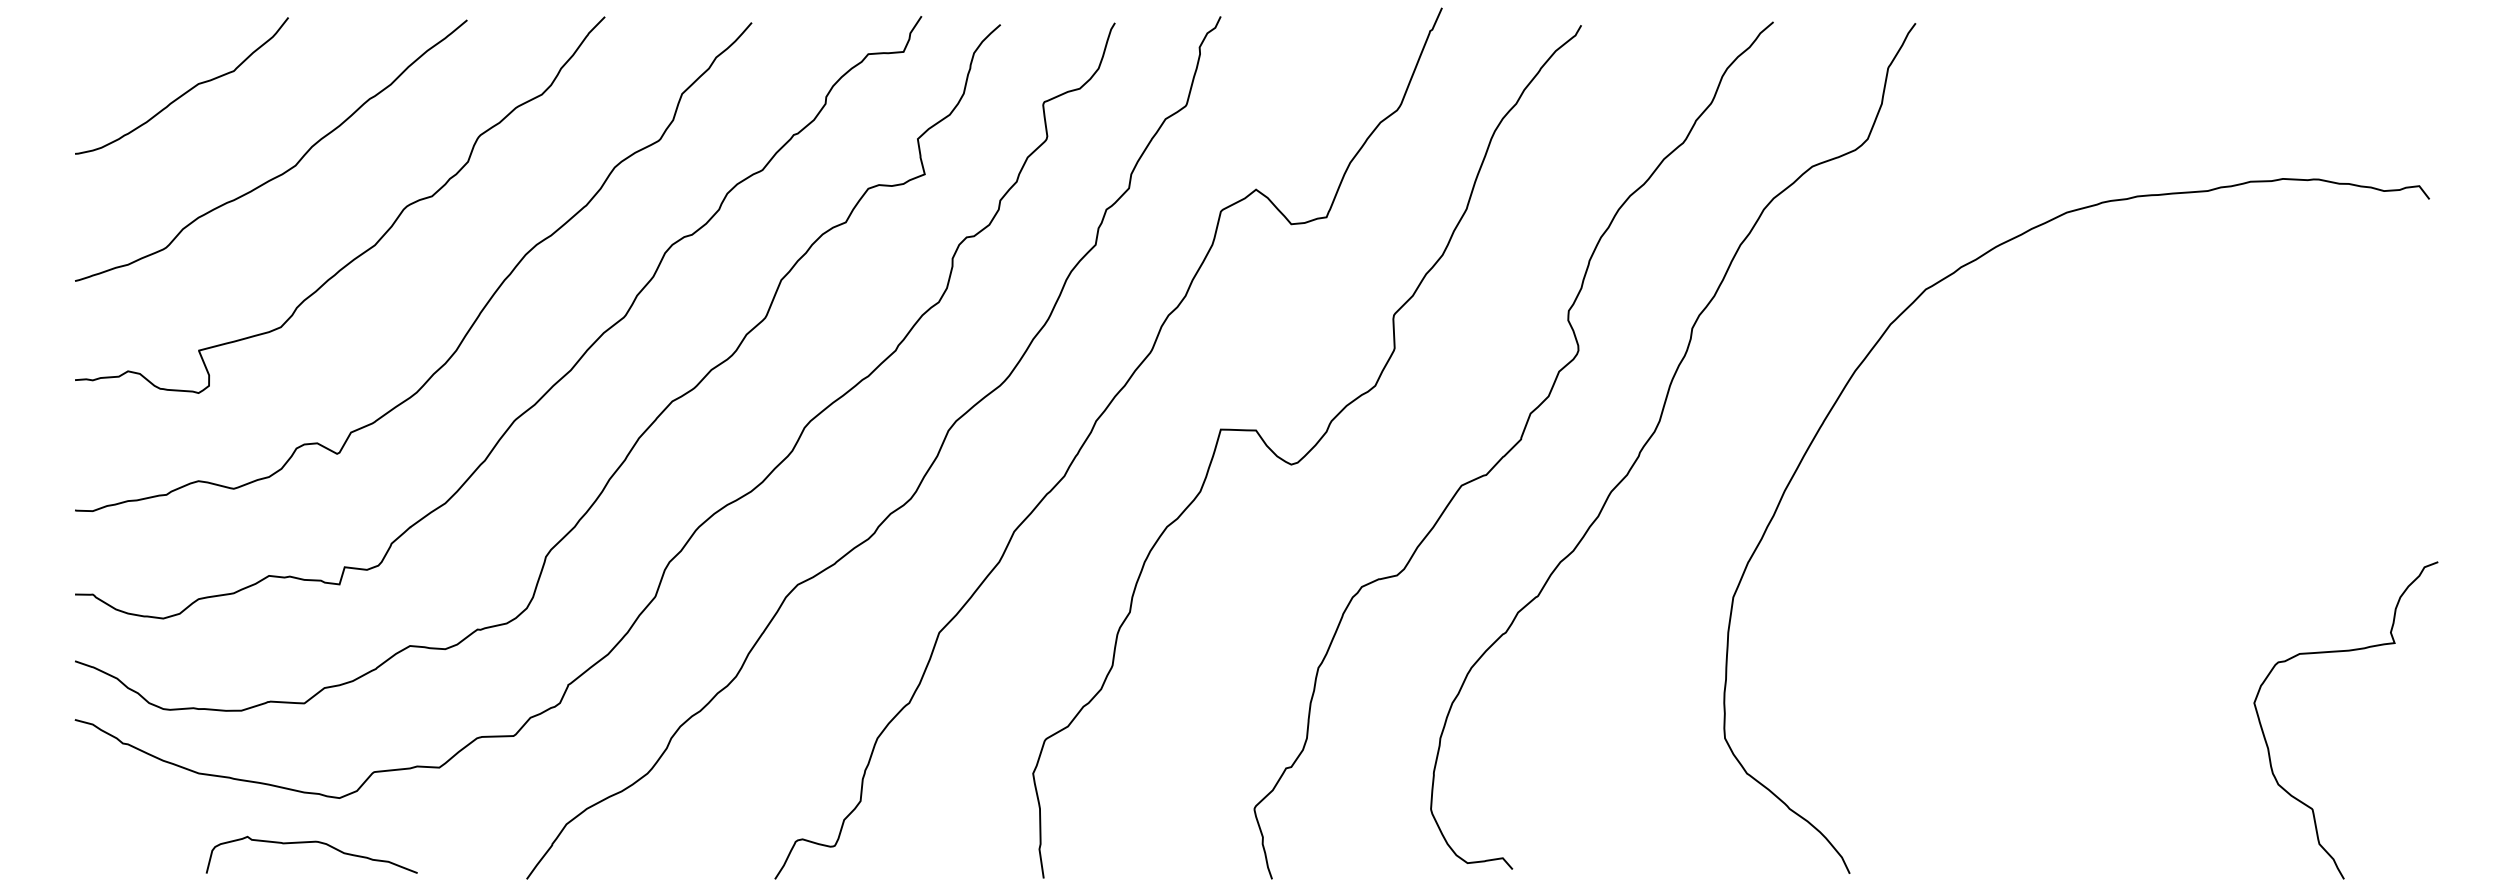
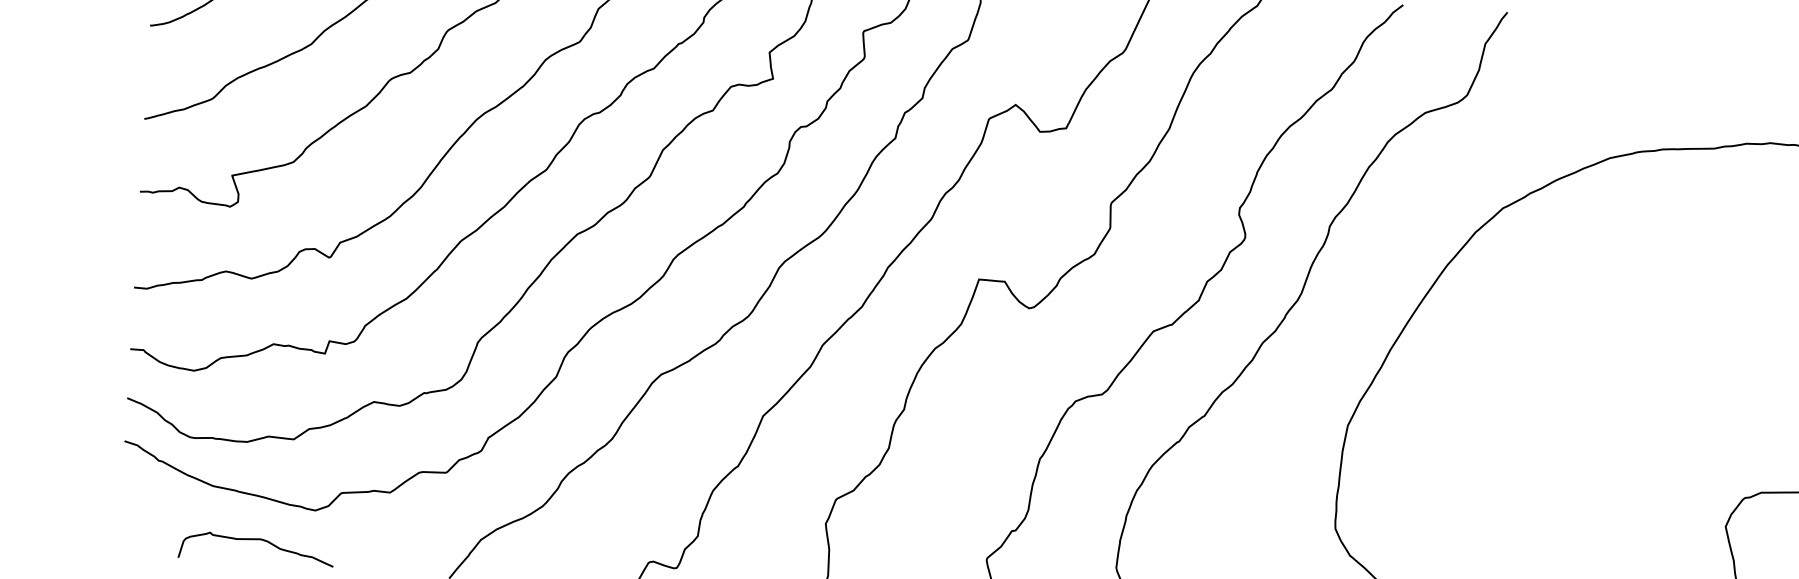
curve: (311, 842) -> (256, 539), moved

